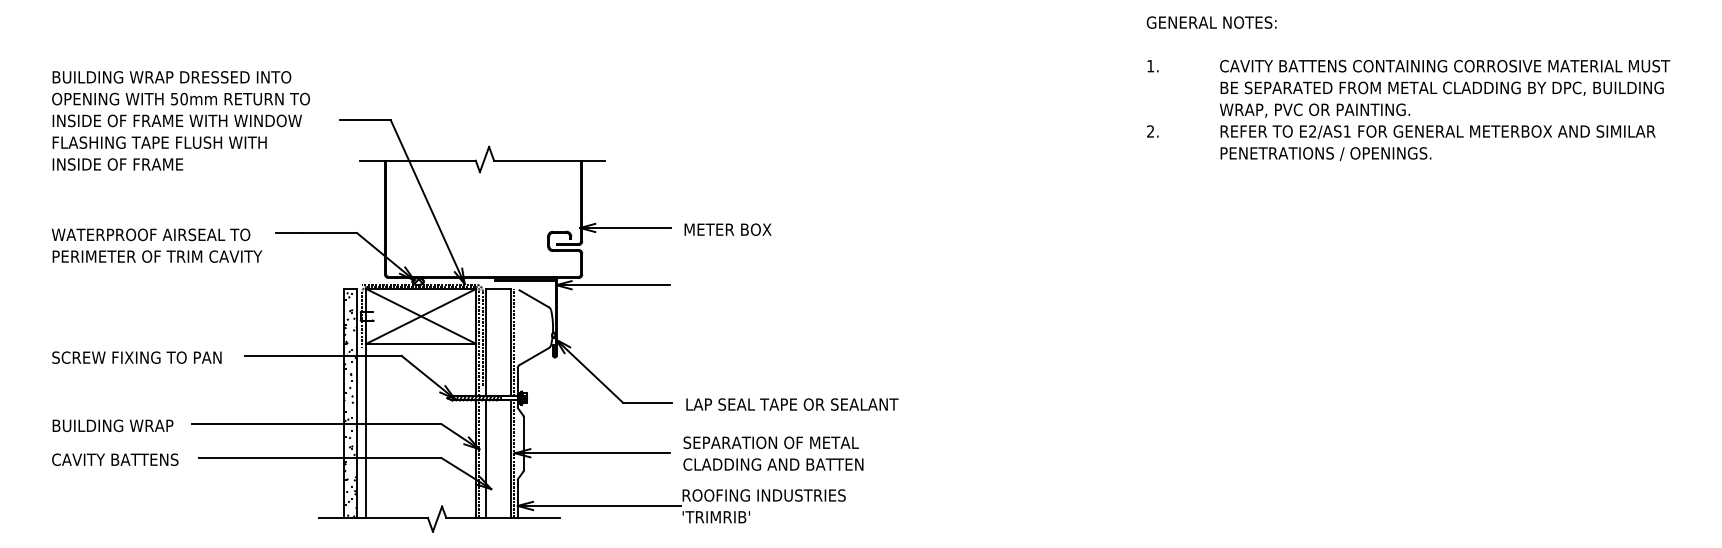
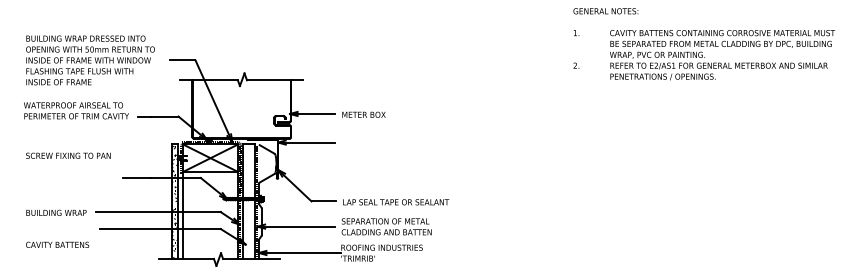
text: (157, 245) -> (76, 110), moved
text: (137, 356) -> (68, 155), moved
text: (115, 458) -> (57, 244), moved

